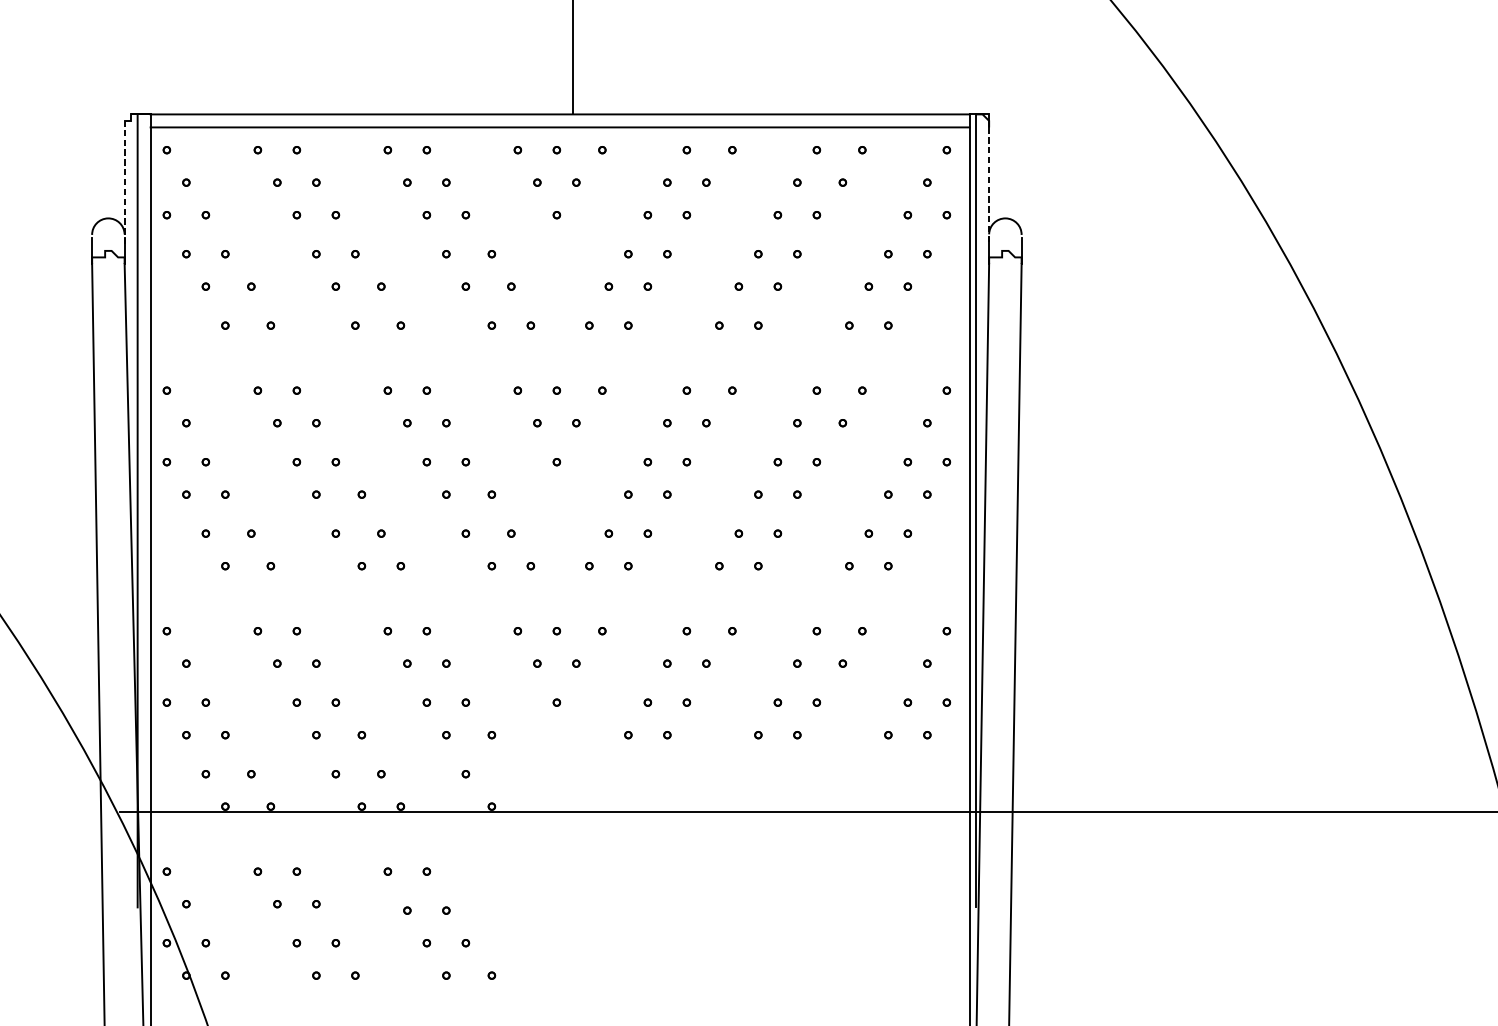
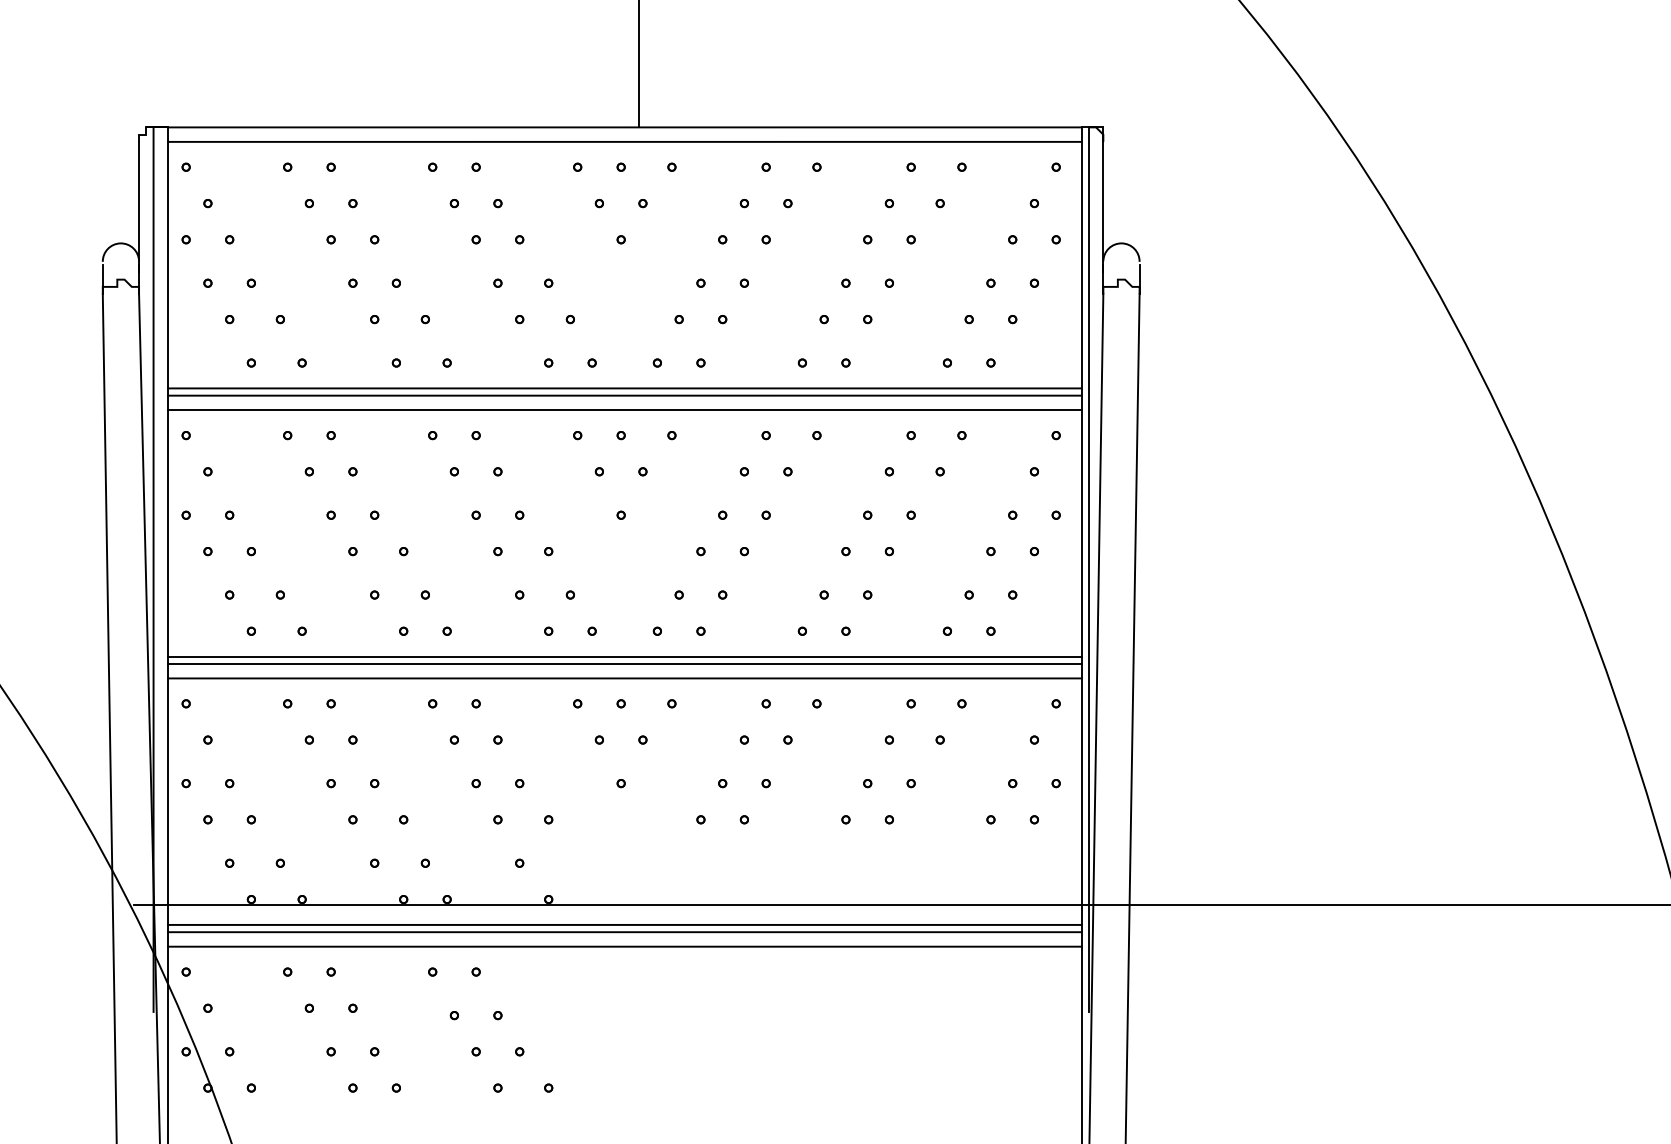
line: (125, 185) -> (139, 206), dashed -> solid
line: (989, 186) -> (1103, 207), dashed -> solid
line: (559, 348) -> (624, 388), added
line: (559, 354) -> (624, 395), added
line: (559, 368) -> (624, 410), added
line: (559, 588) -> (624, 656), added
line: (559, 595) -> (624, 663), added
line: (559, 608) -> (624, 678), added
line: (559, 829) -> (624, 924), added
line: (559, 836) -> (624, 932), added
line: (559, 848) -> (624, 946), added

